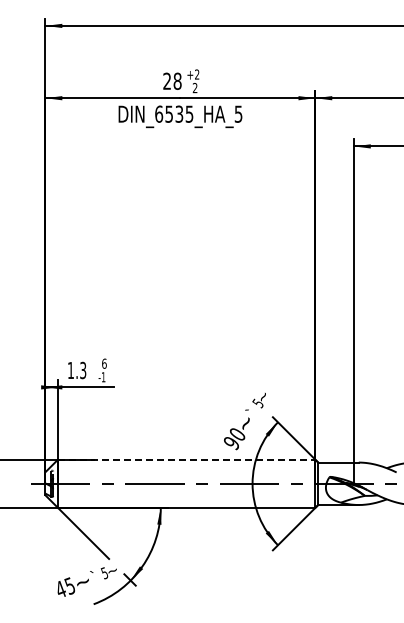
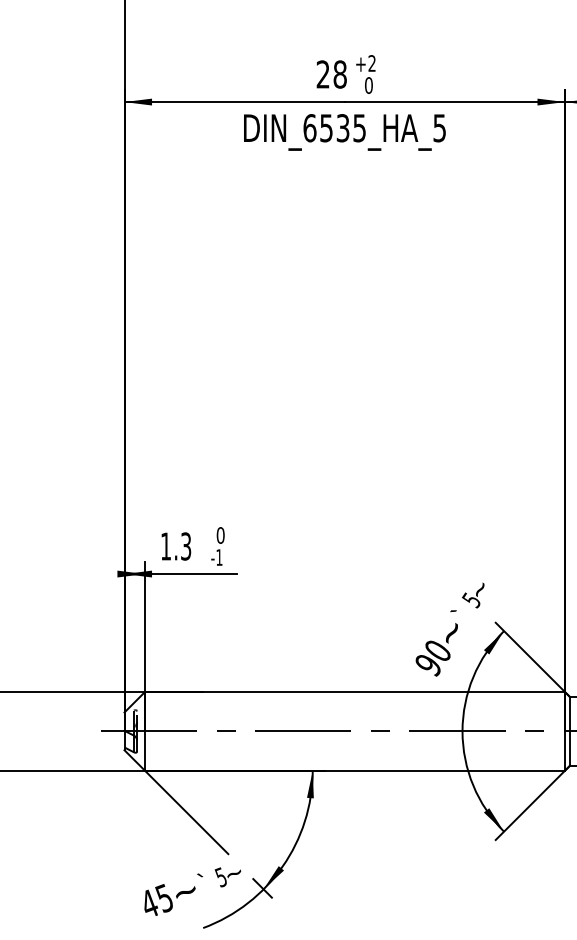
text: (194, 88) -> (367, 86), 2 -> 0
text: (104, 363) -> (220, 535), 6 -> 0
line: (186, 459) -> (354, 691), dashed -> solid

